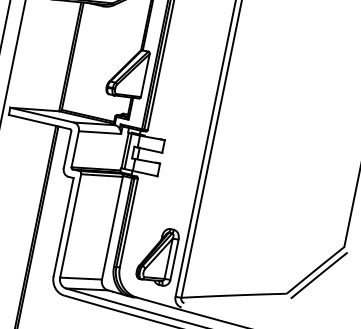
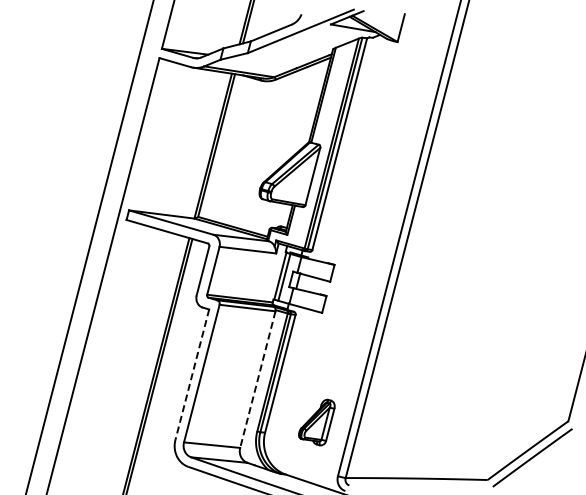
line: (63, 227) -> (192, 375), solid -> dashed
line: (112, 228) -> (257, 379), solid -> dashed
part: (157, 257) -> (316, 422), size x0.6

